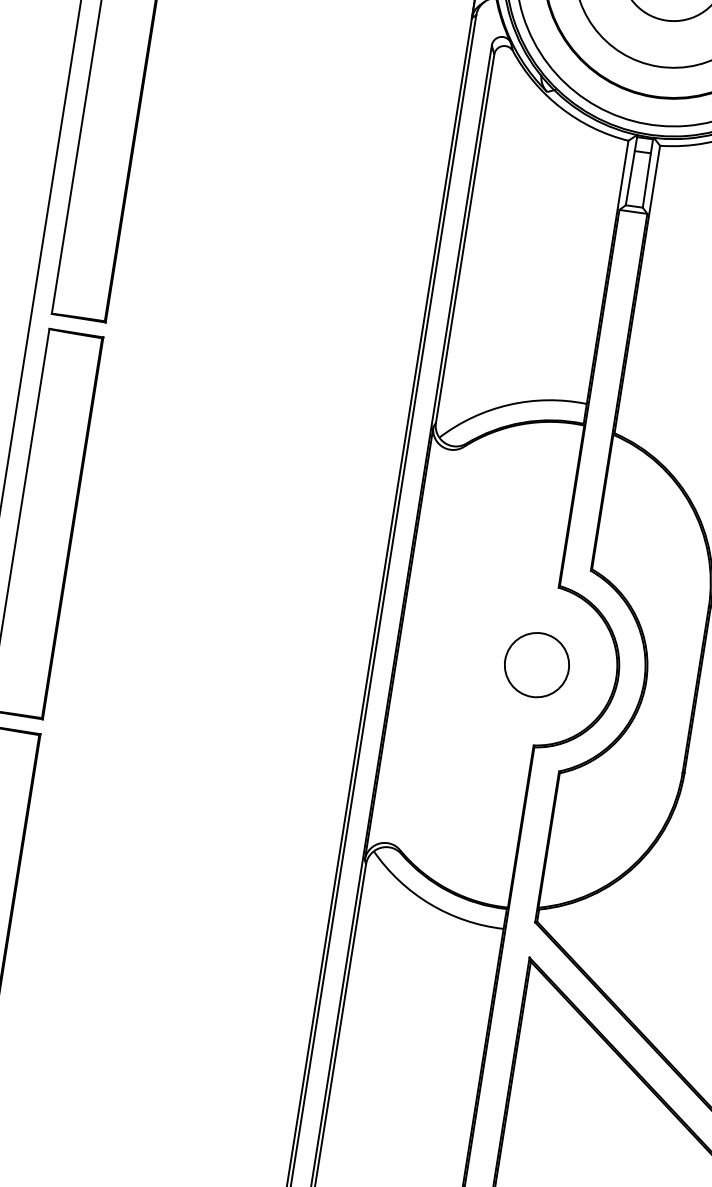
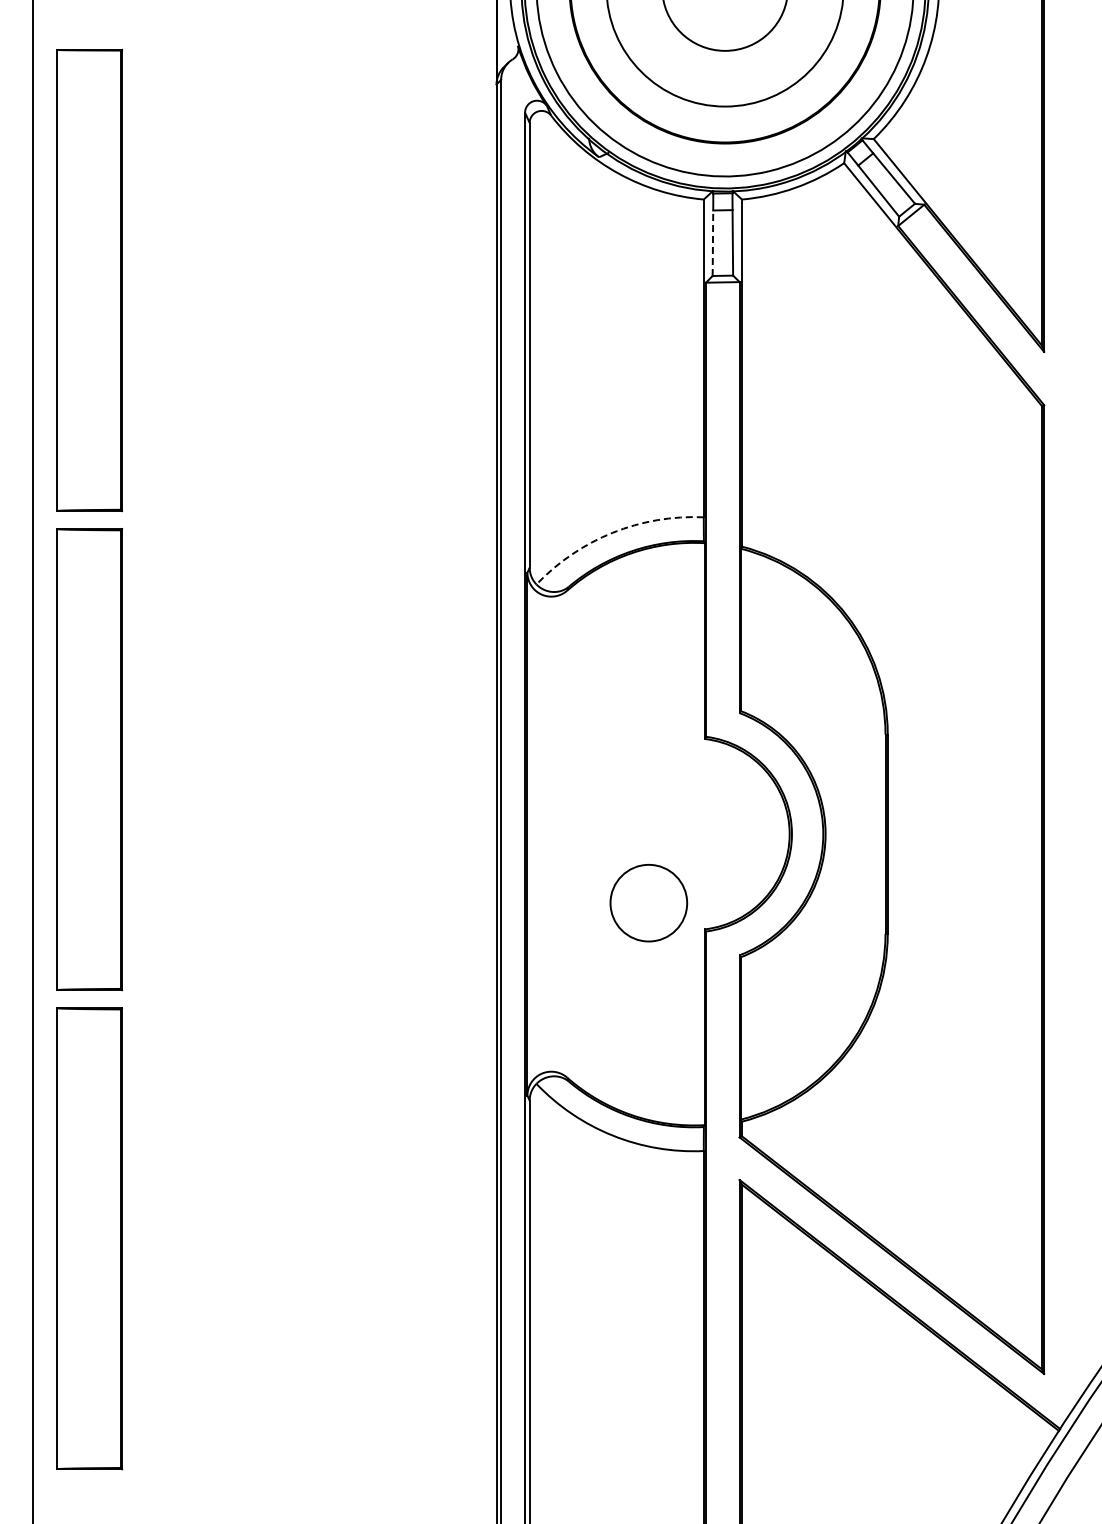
line: (629, 178) -> (712, 243), solid -> dashed
arc: (509, 404) -> (612, 532), solid -> dashed
circle: (536, 665) -> (648, 903), moved

